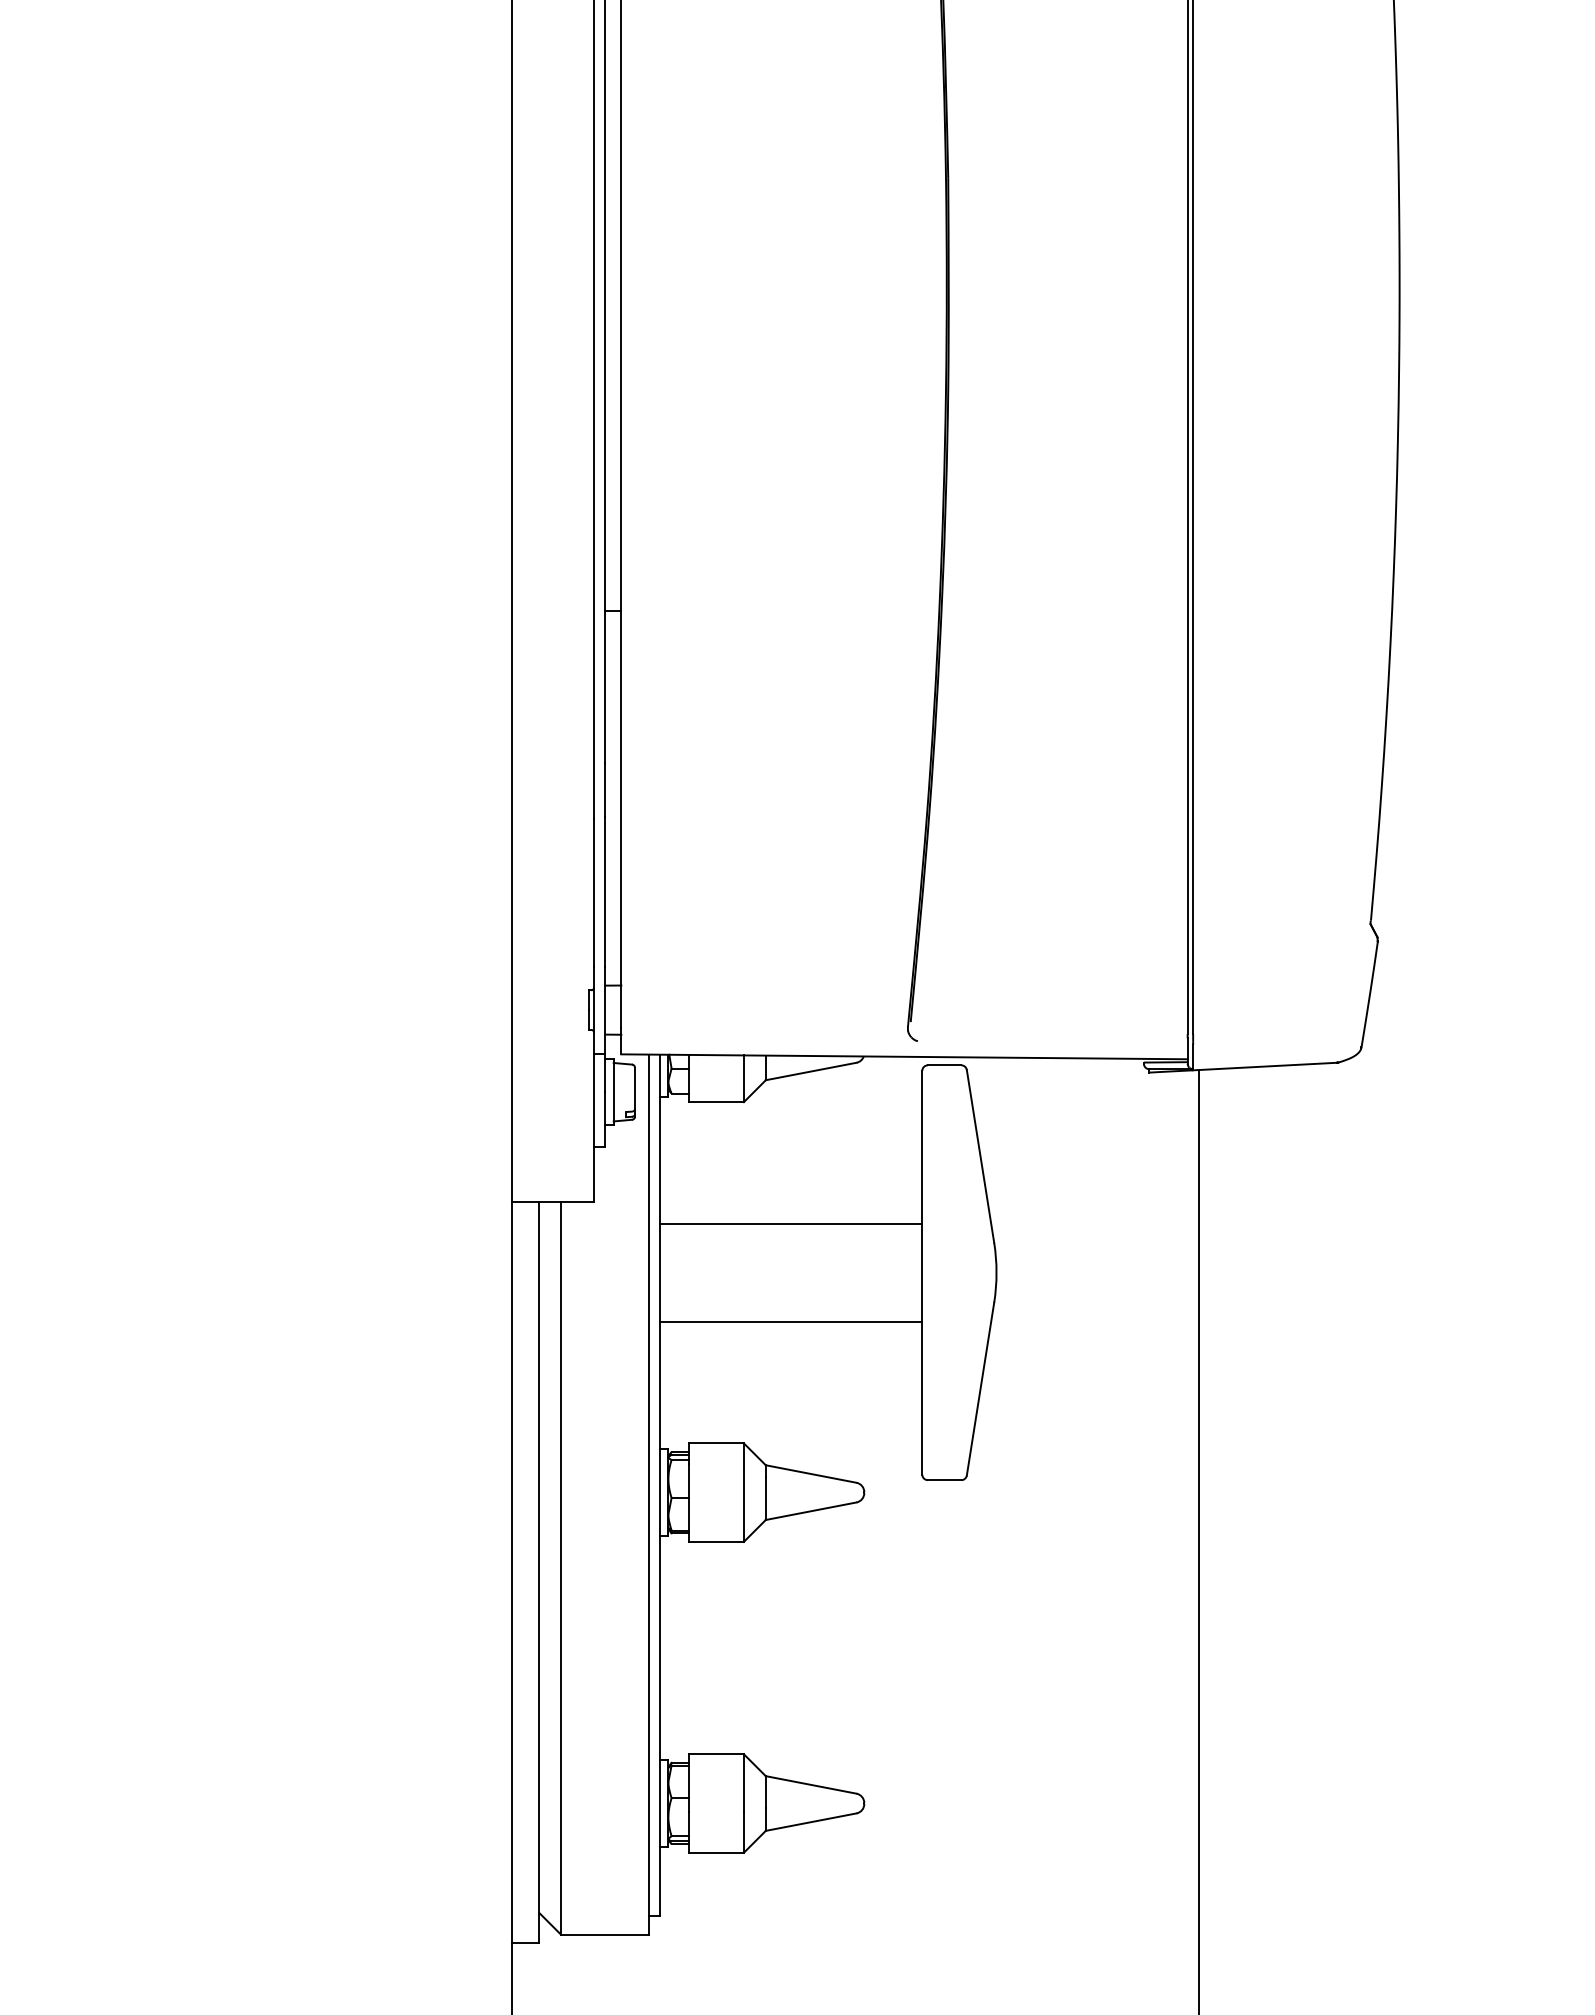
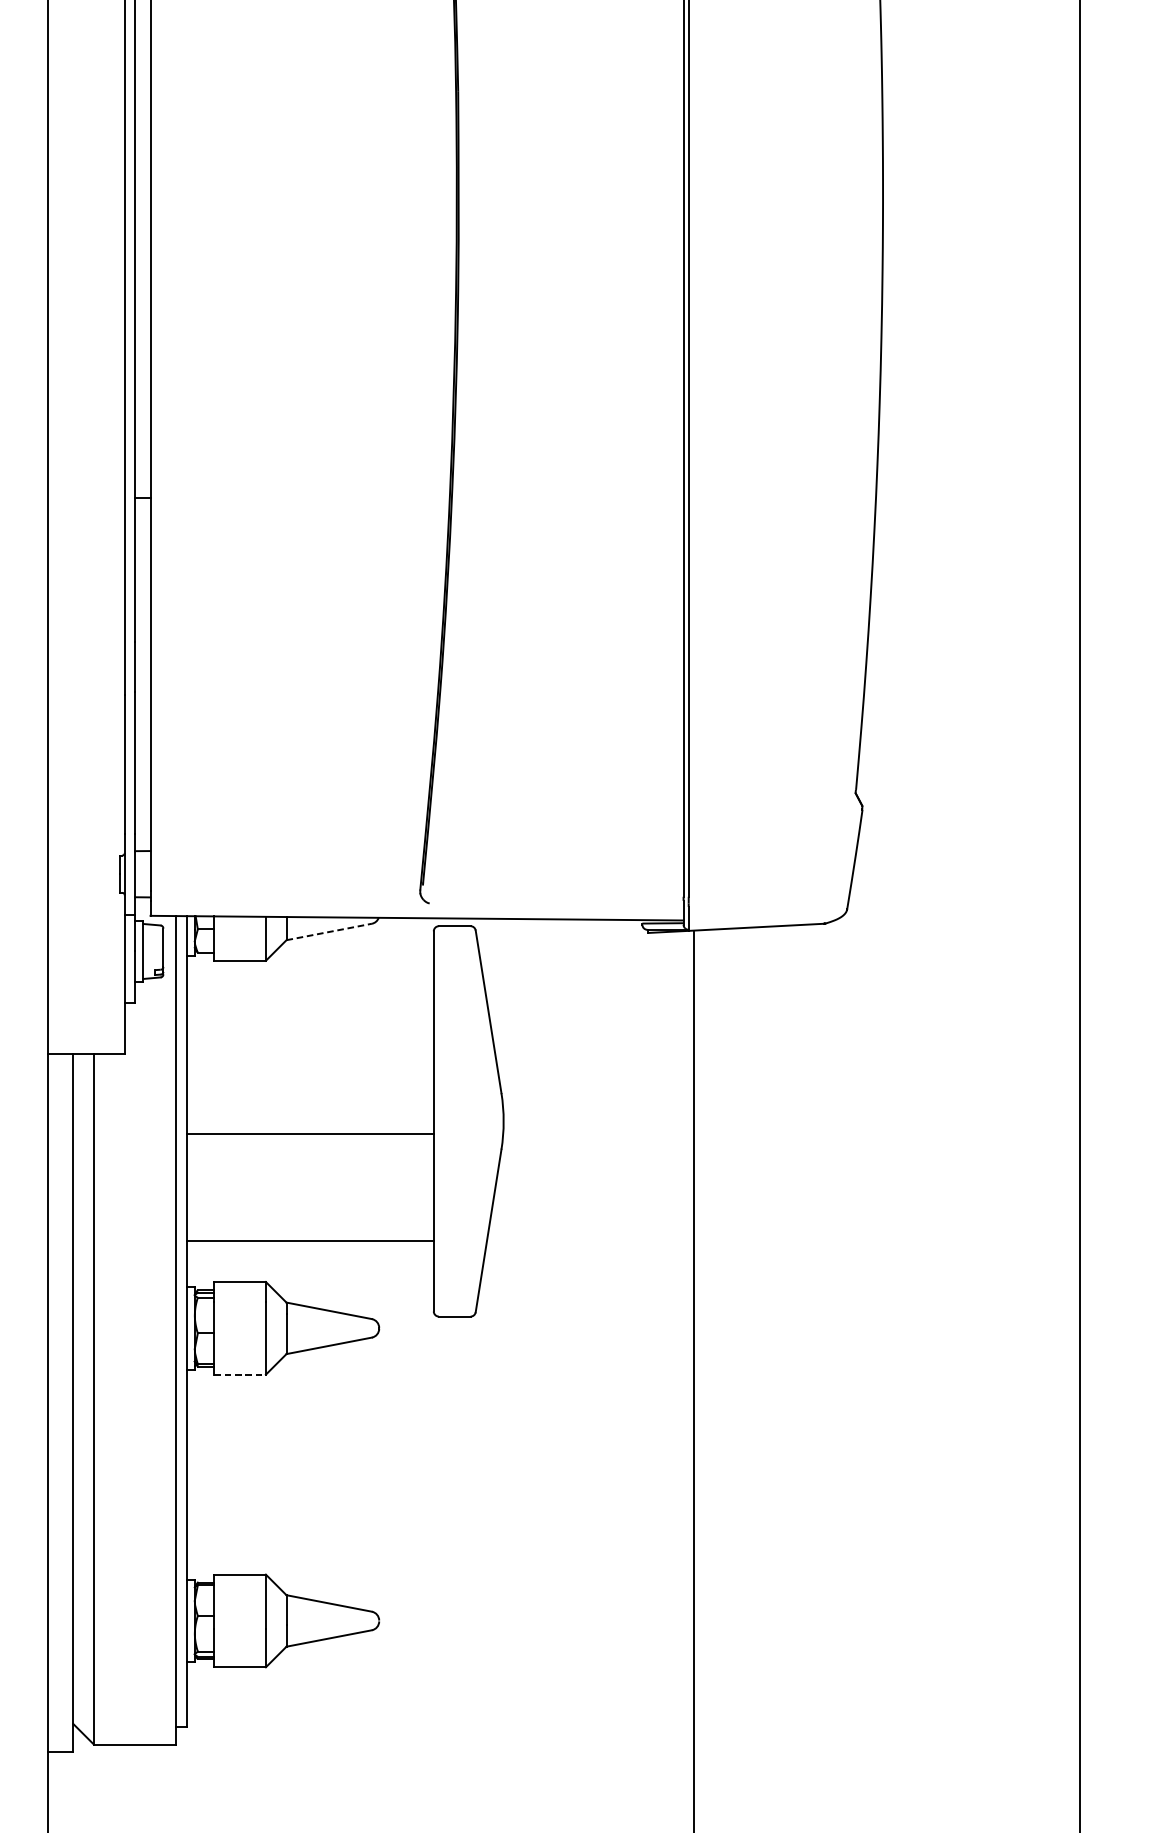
line: (811, 1071) -> (329, 931), solid -> dashed
line: (790, 1223) -> (309, 1134), moved
line: (790, 1322) -> (309, 1241), moved
line: (717, 1541) -> (241, 1374), solid -> dashed

